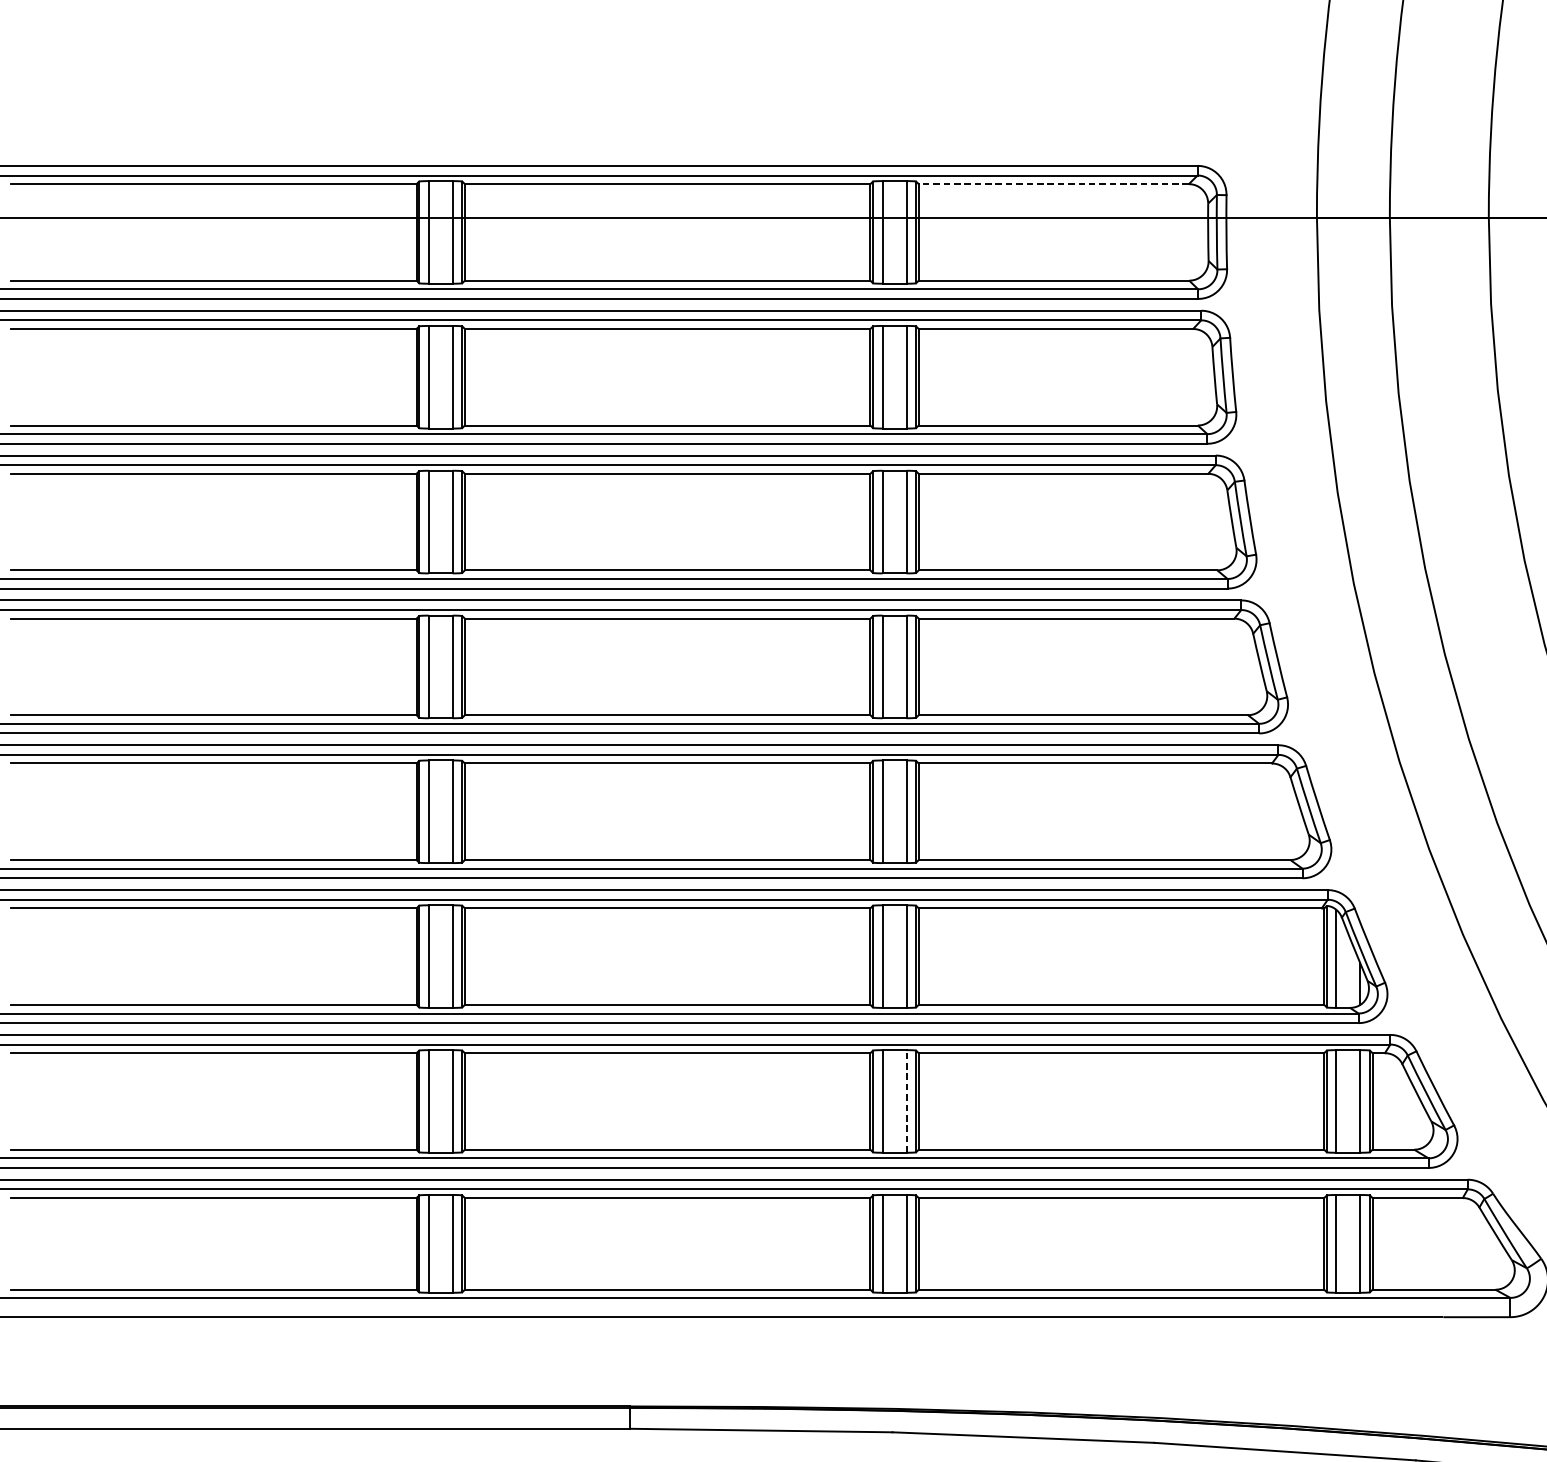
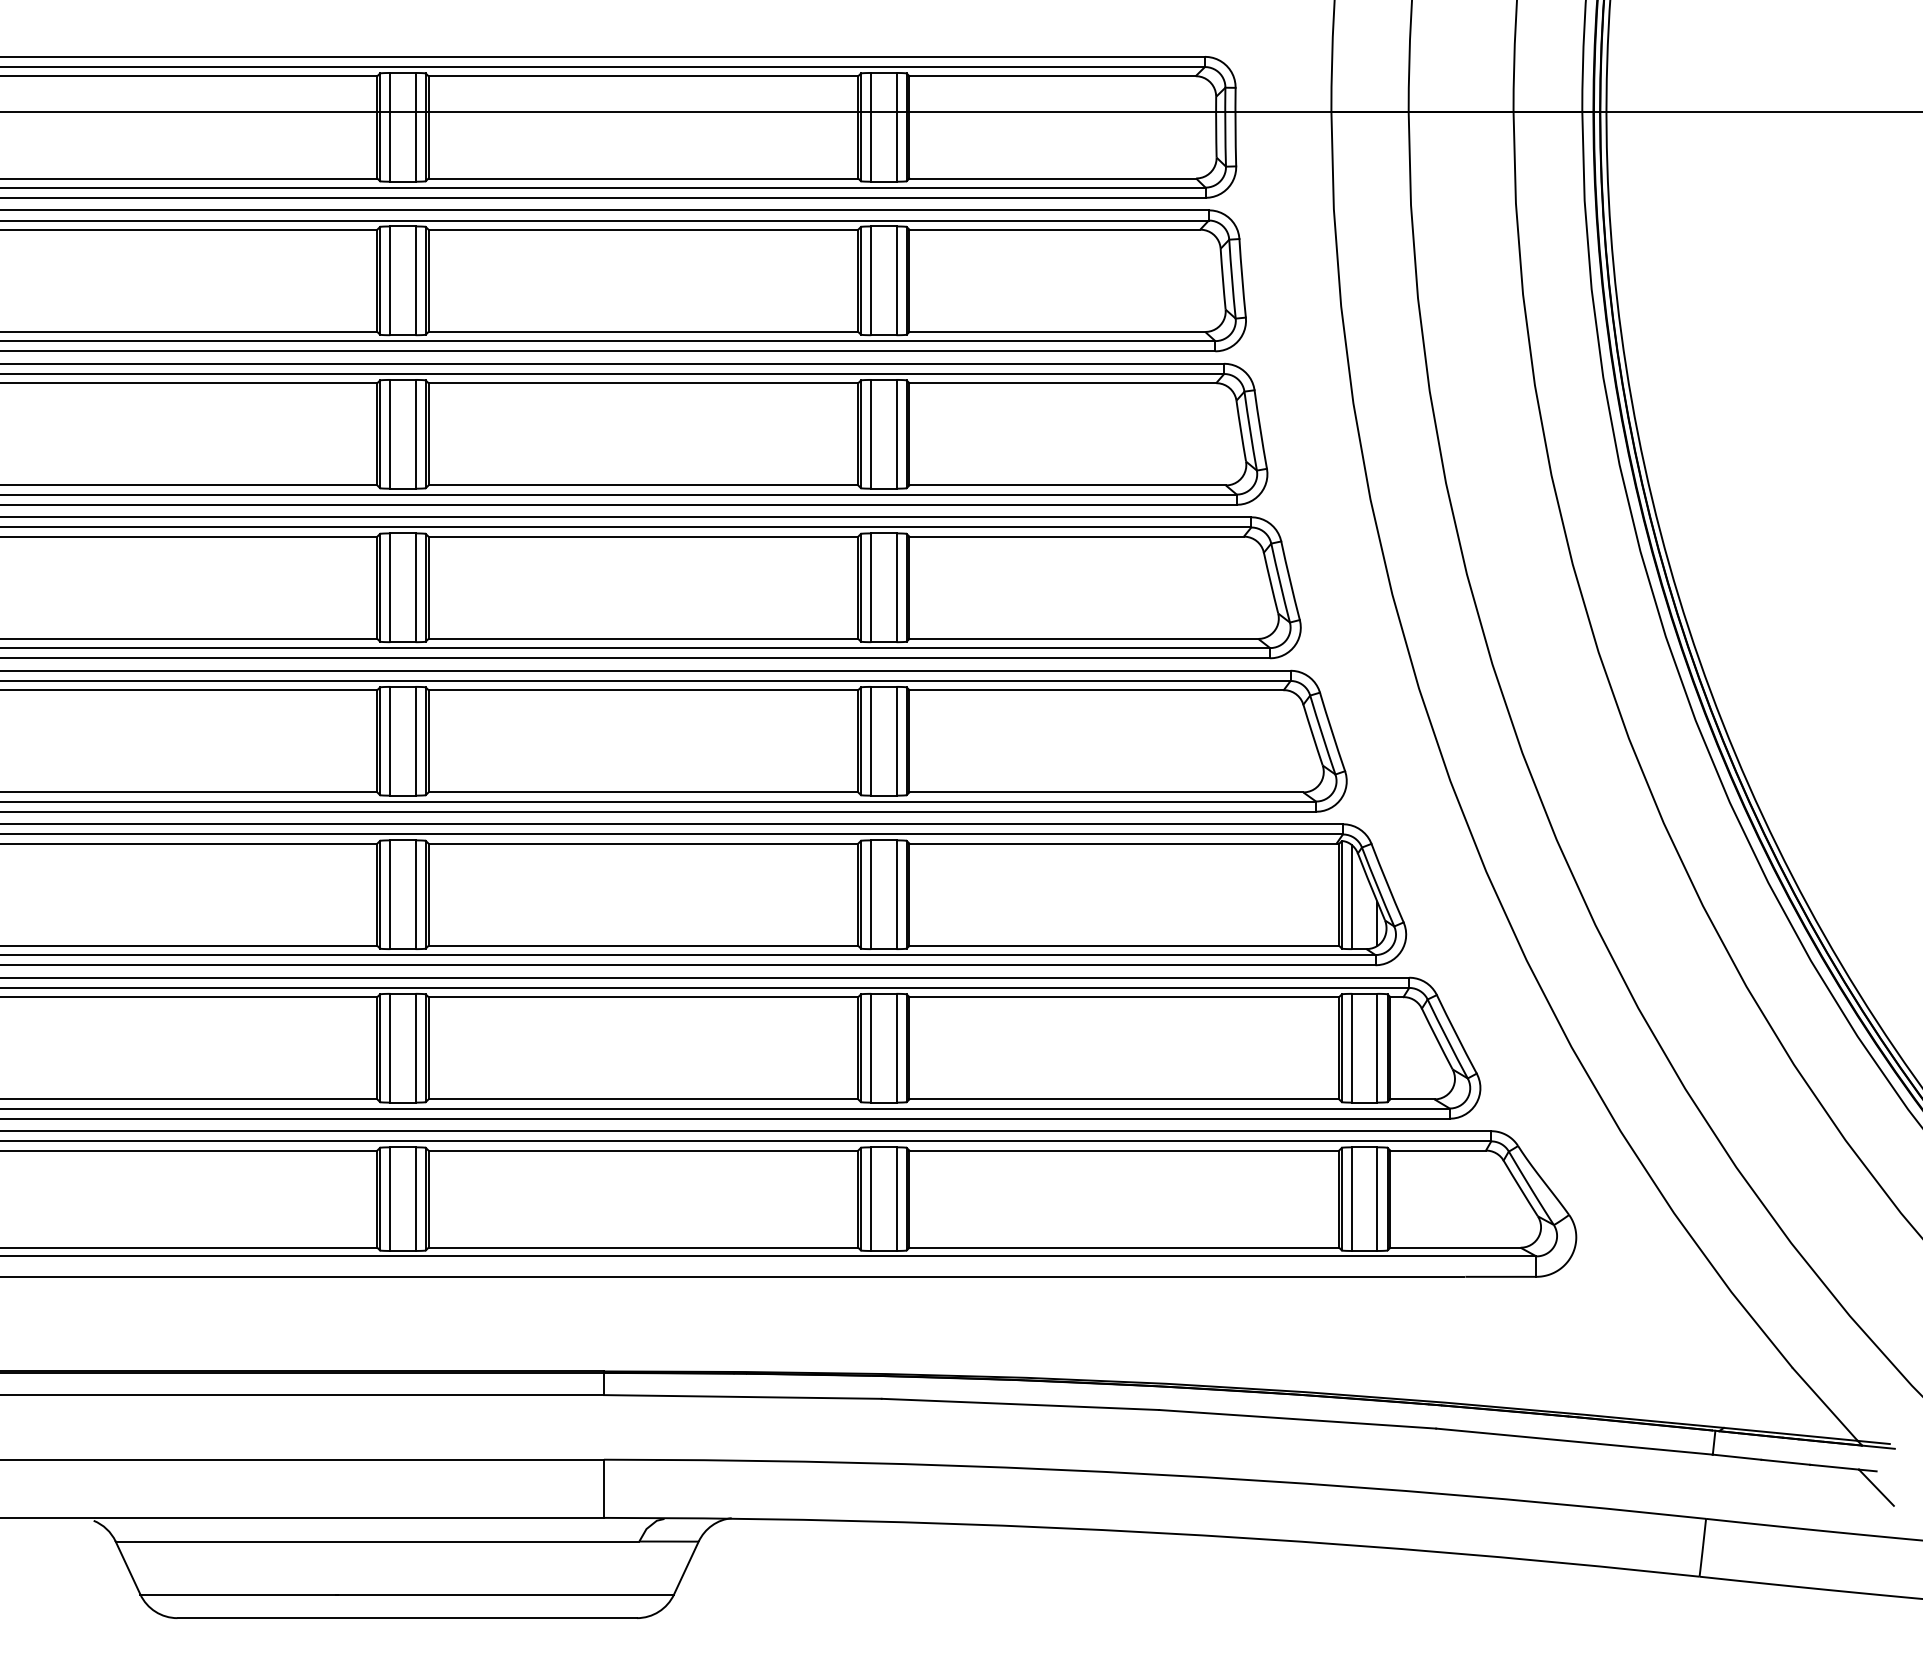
line: (1053, 184) -> (1052, 76), dashed -> solid
line: (906, 1100) -> (896, 1047), dashed -> solid

